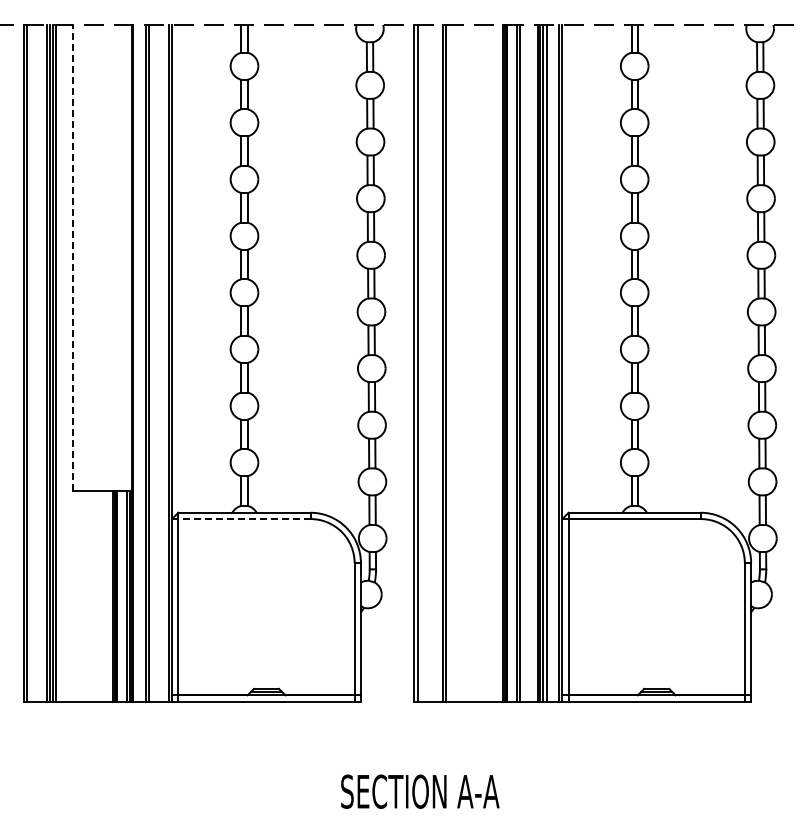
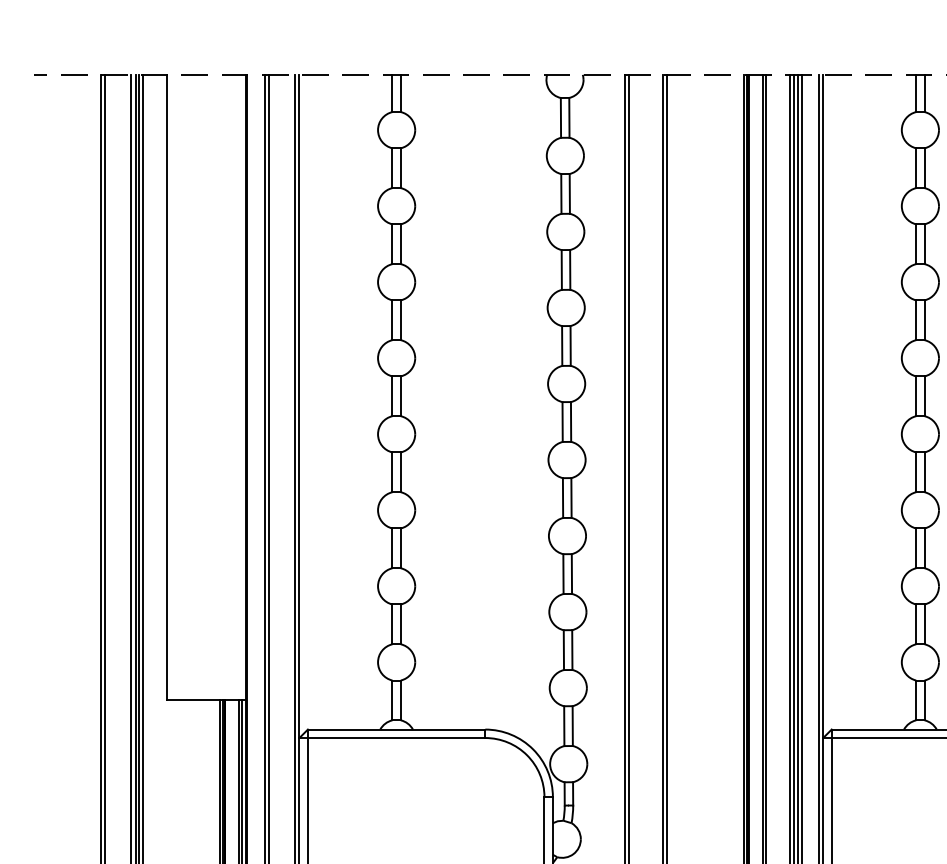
line: (73, 257) -> (167, 386), dashed -> solid
line: (244, 519) -> (396, 738), dashed -> solid

